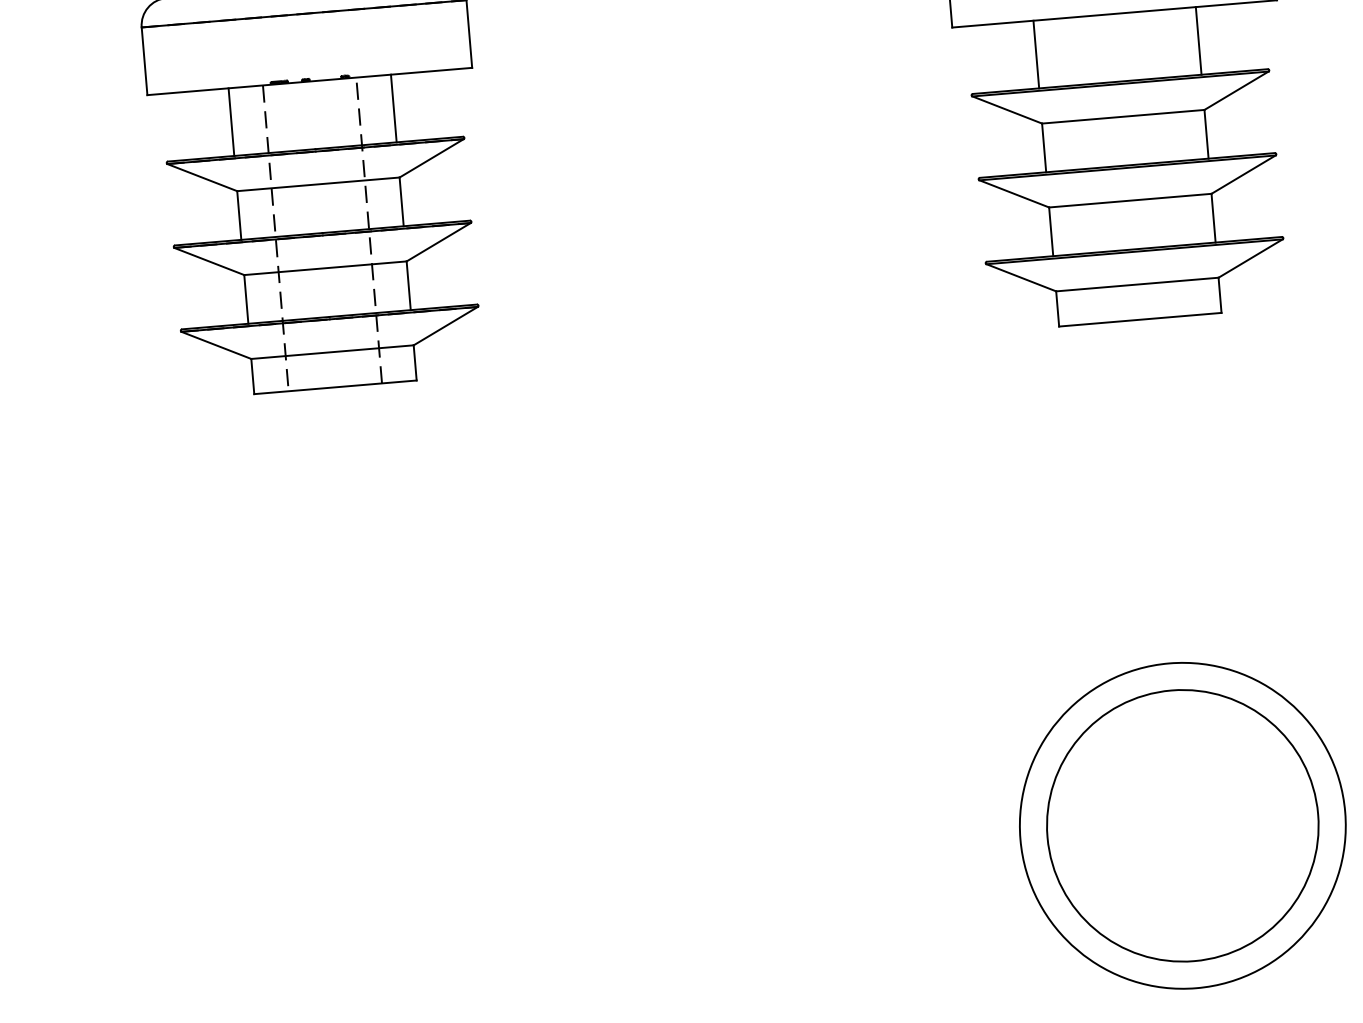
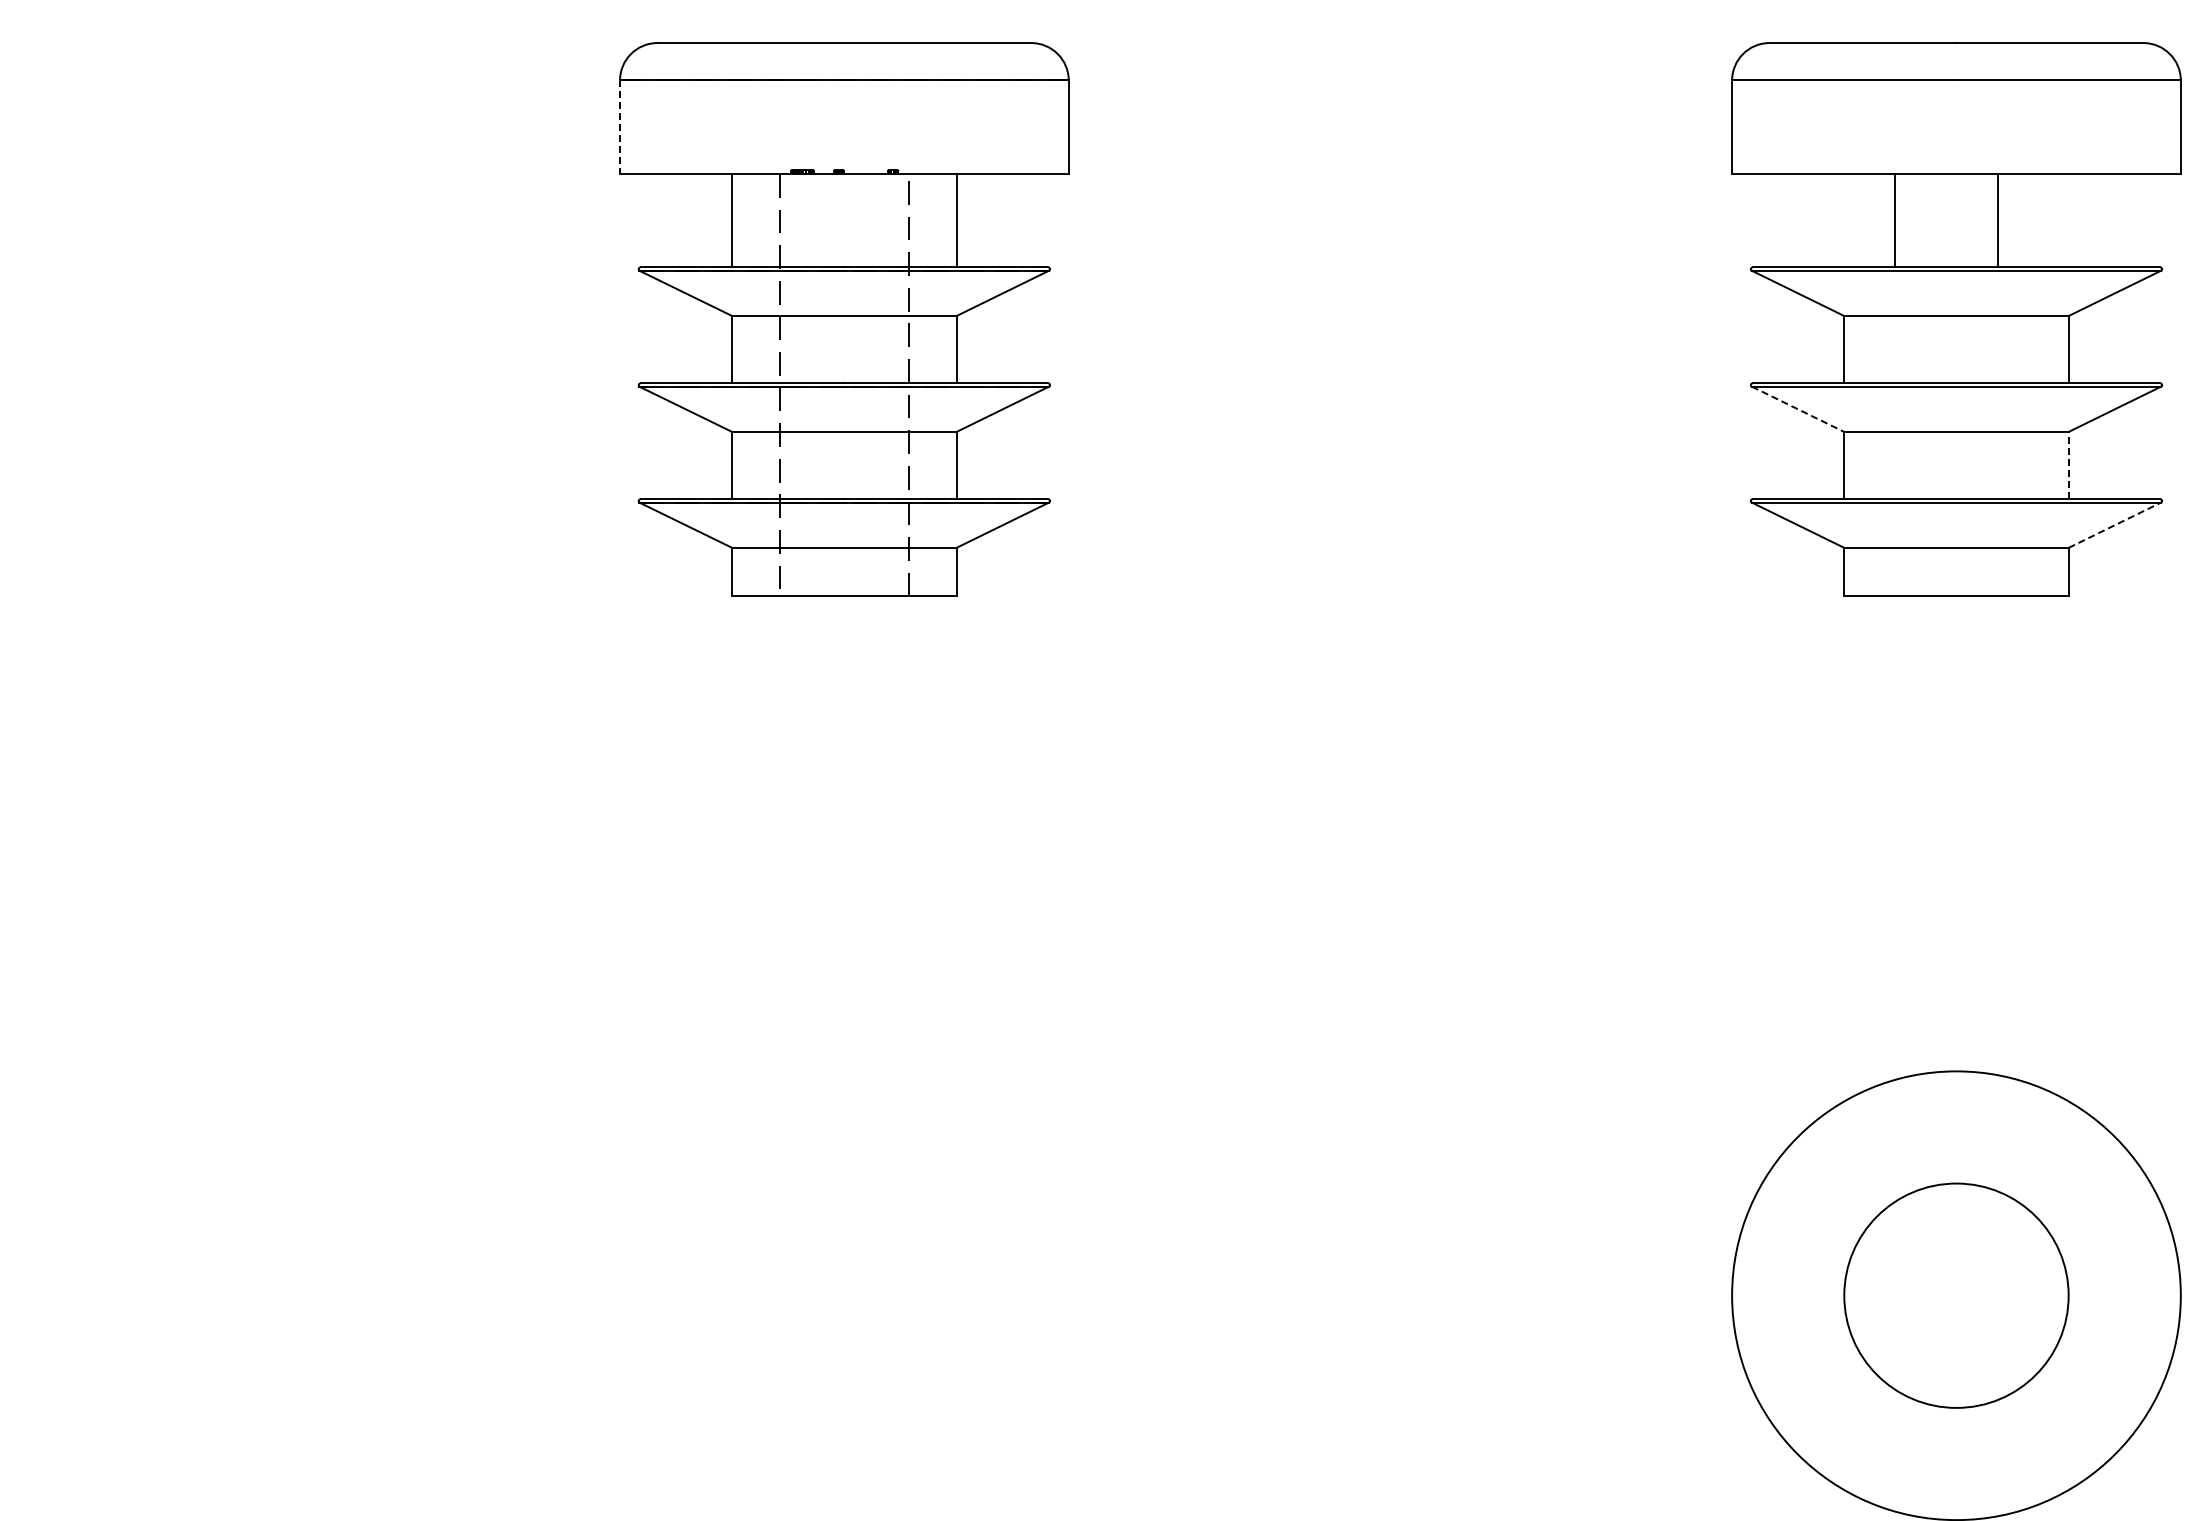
line: (1198, 40) -> (1997, 220), moved
line: (1036, 54) -> (1895, 220), moved
line: (144, 61) -> (620, 127), solid -> dashed
line: (1014, 194) -> (1798, 409), solid -> dashed
line: (1213, 218) -> (2068, 465), solid -> dashed
line: (1251, 258) -> (2115, 525), solid -> dashed
circle: (1182, 825) -> (1956, 1295), size x0.6

